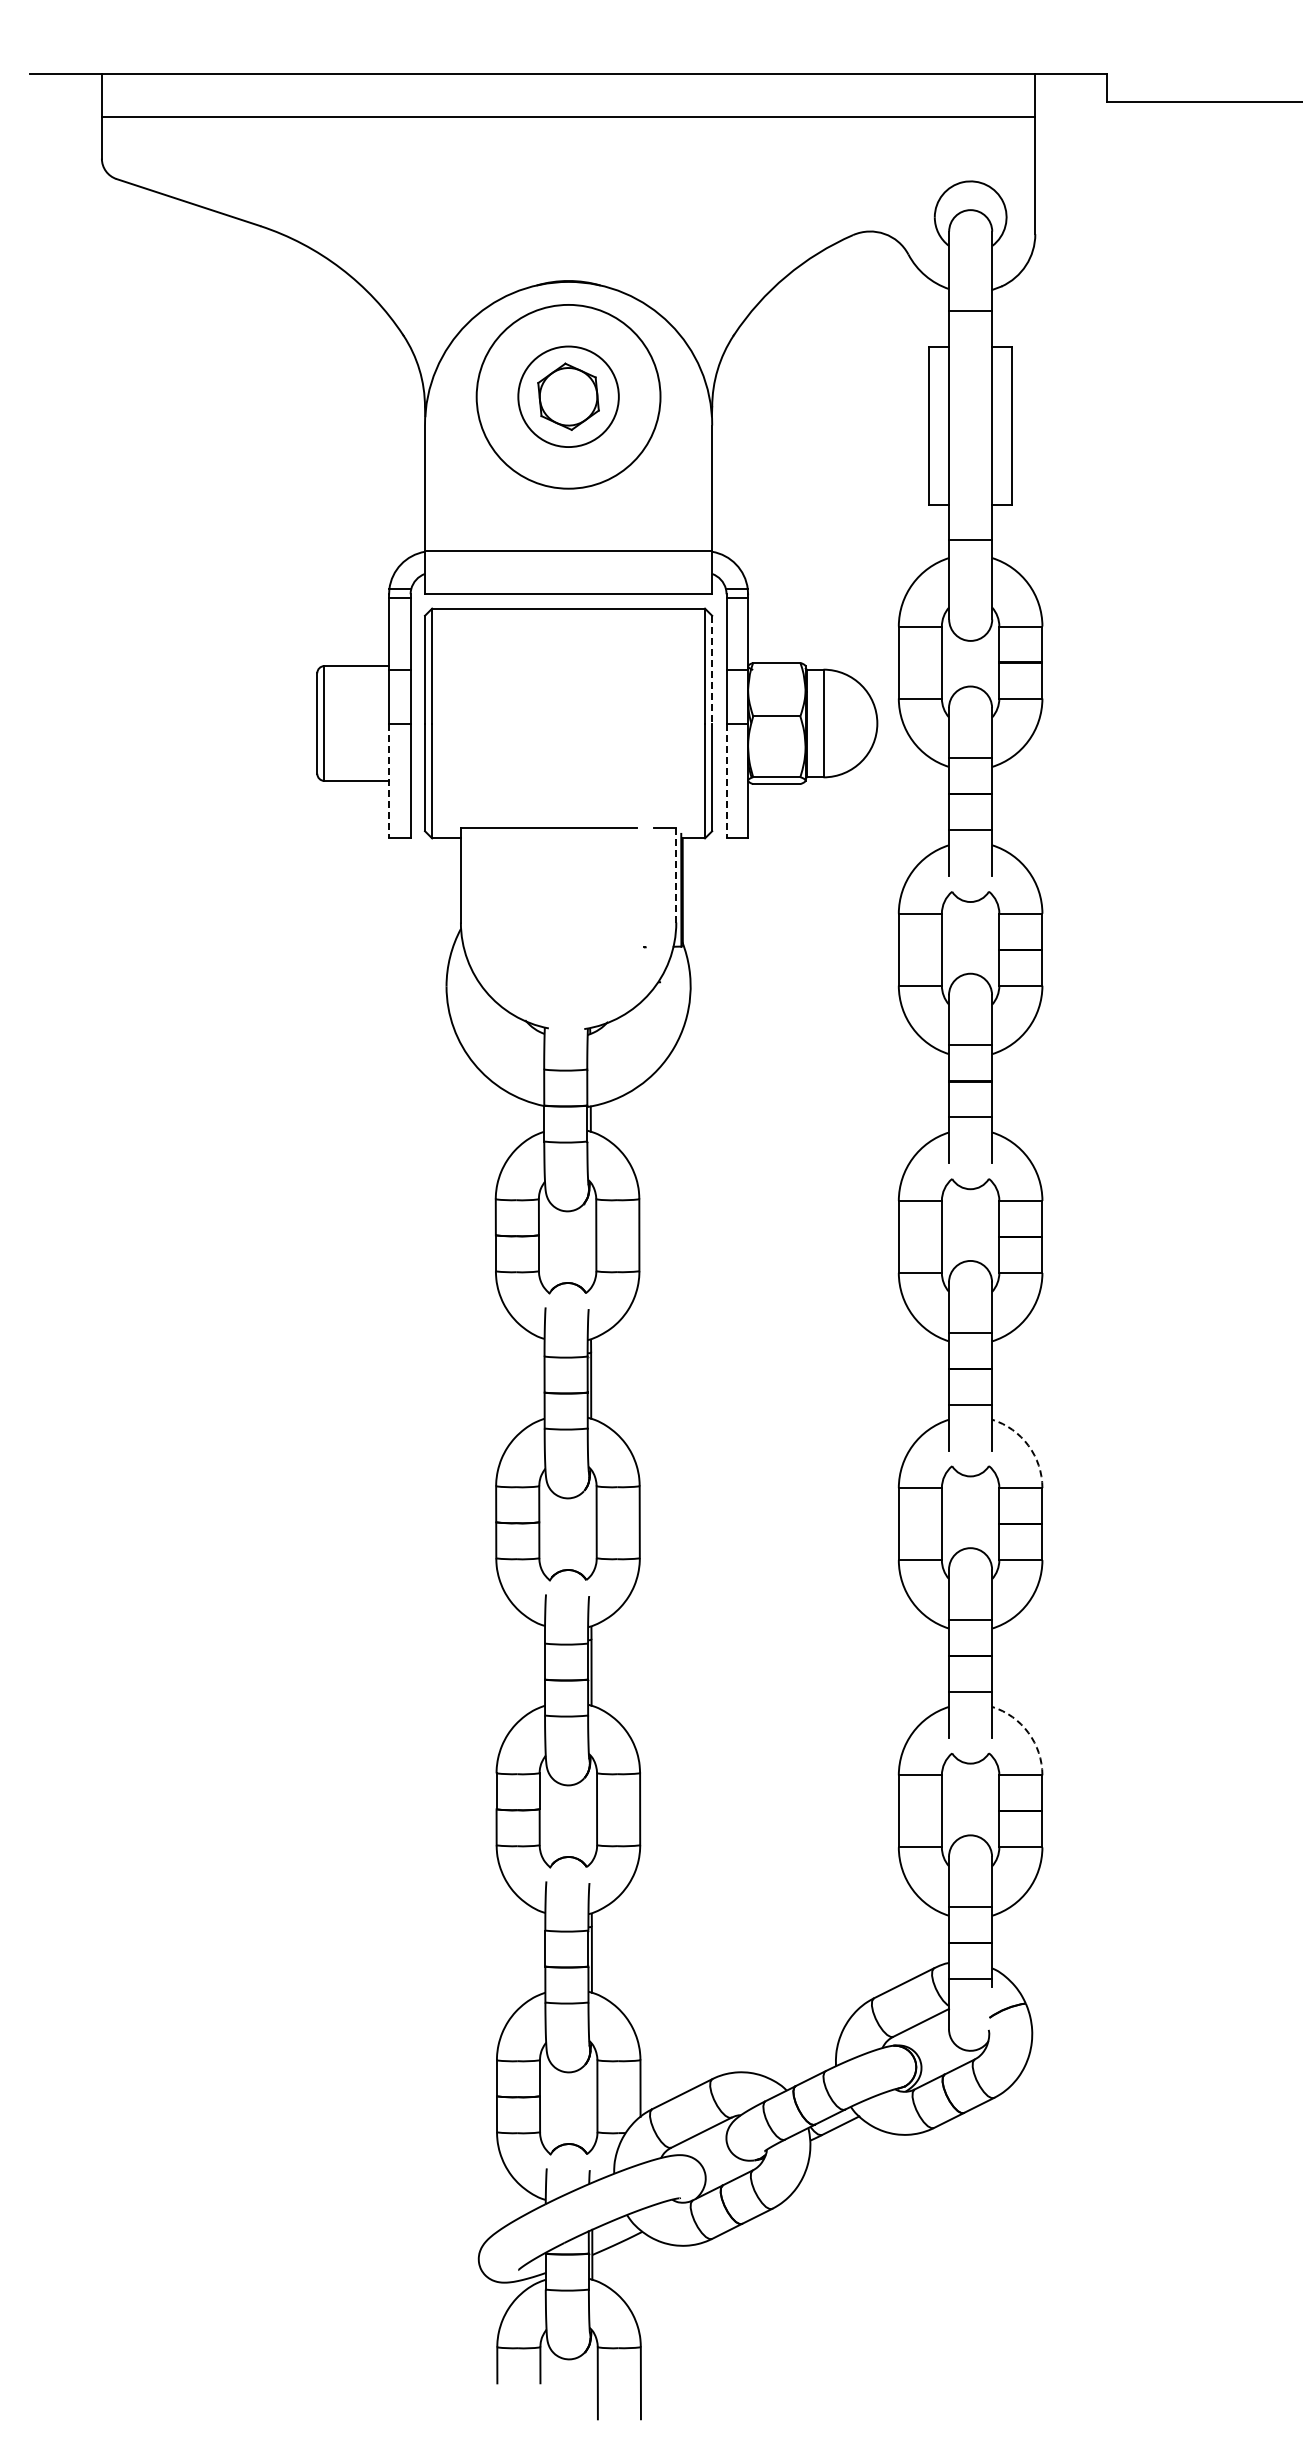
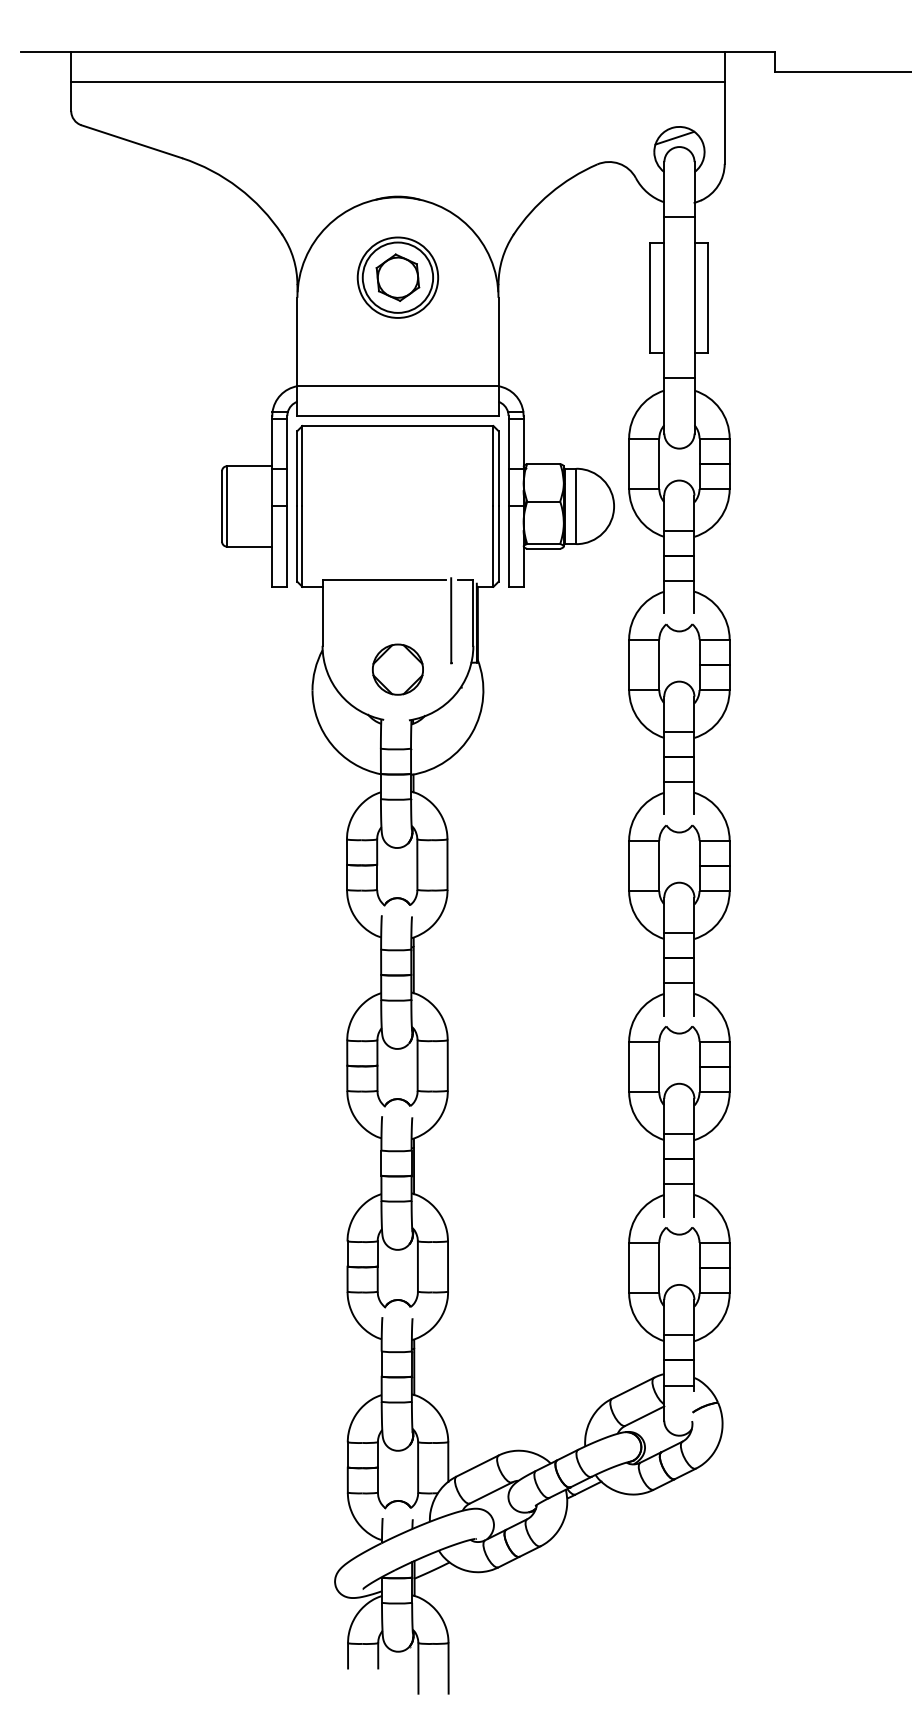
line: (963, 197) -> (674, 138), added
circle: (568, 396) -> (397, 277), size x0.62
line: (712, 669) -> (498, 468), dashed -> solid
line: (389, 781) -> (272, 547), dashed -> solid
line: (726, 781) -> (508, 547), dashed -> solid
line: (676, 876) -> (473, 613), dashed -> solid
line: (644, 886) -> (451, 620), added
part: (568, 956) -> (397, 669), added
arc: (1028, 1445) -> (719, 1011), dashed -> solid
arc: (1028, 1732) -> (719, 1212), dashed -> solid

